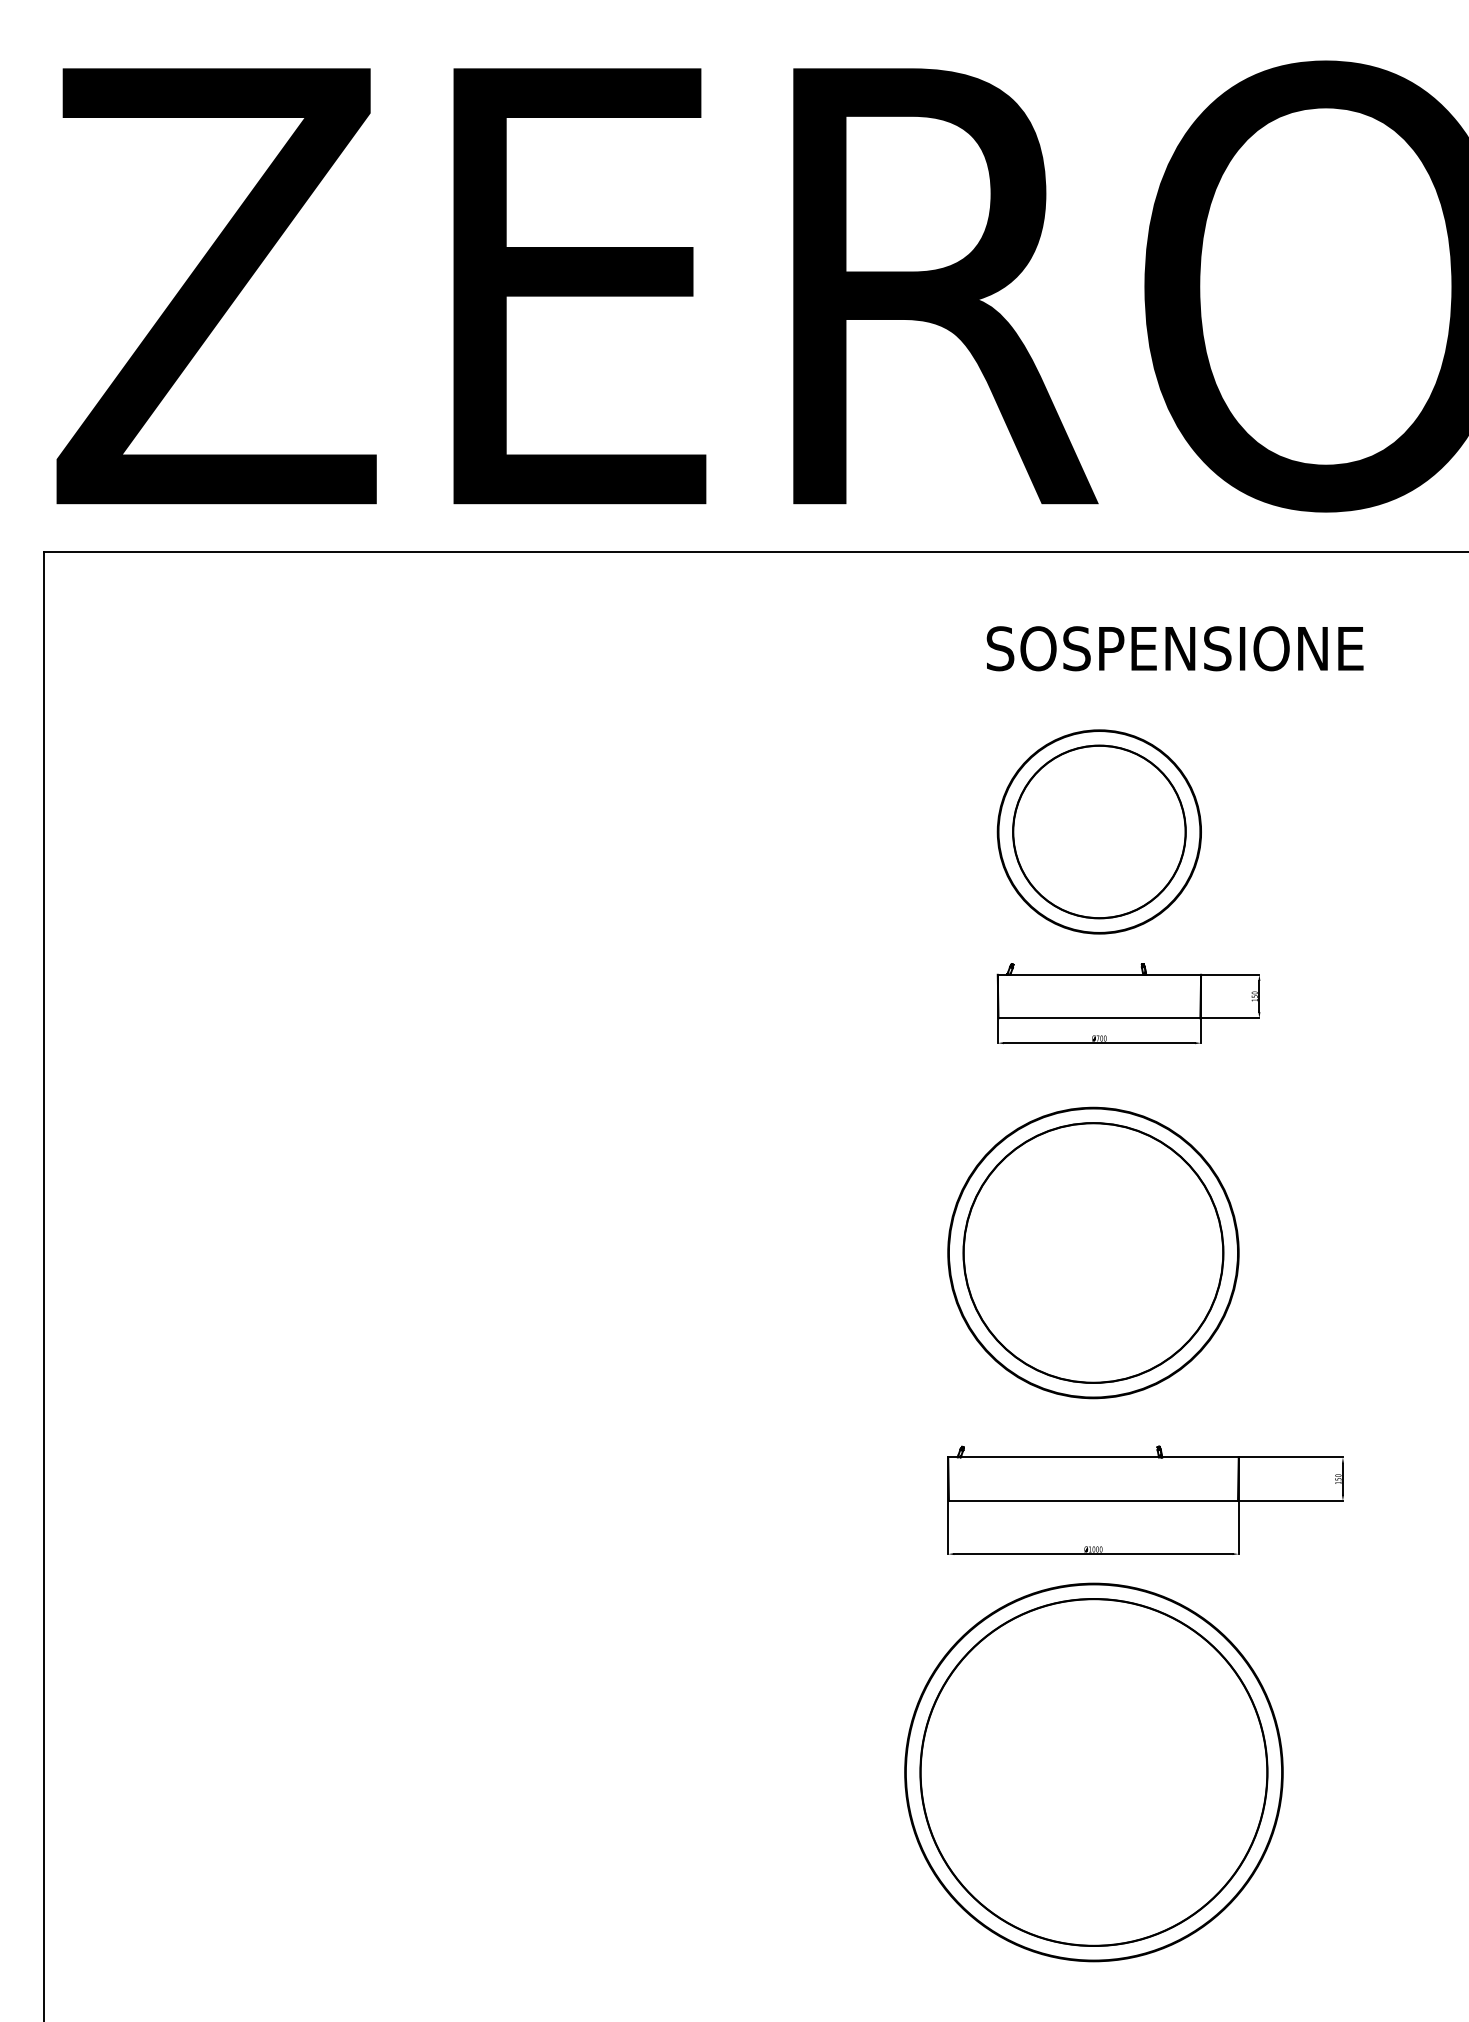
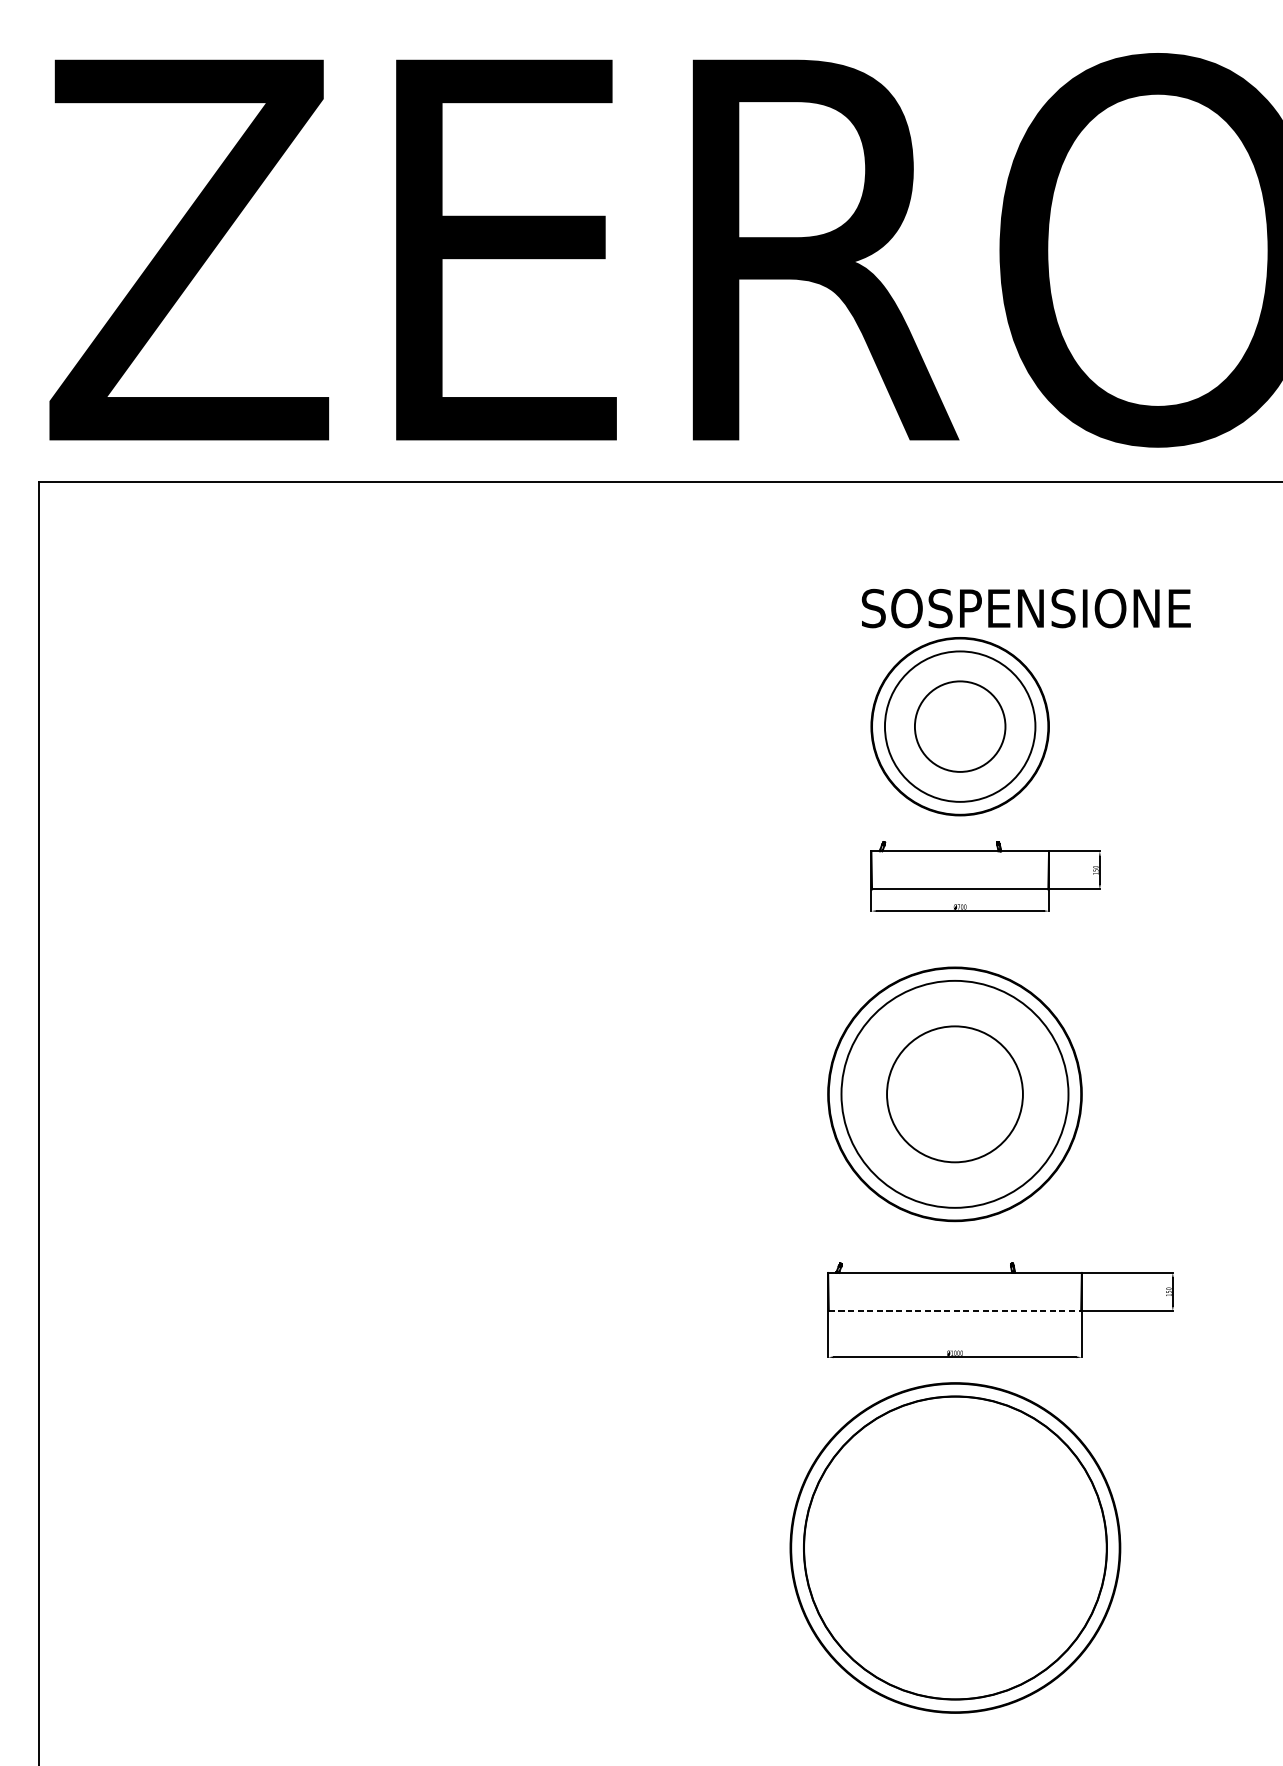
text: (1174, 648) -> (1025, 608), moved
circle: (1099, 831) -> (960, 726), size x0.6
circle: (1093, 1252) -> (955, 1093), size x0.6
line: (1093, 1501) -> (955, 1311), solid -> dashed

